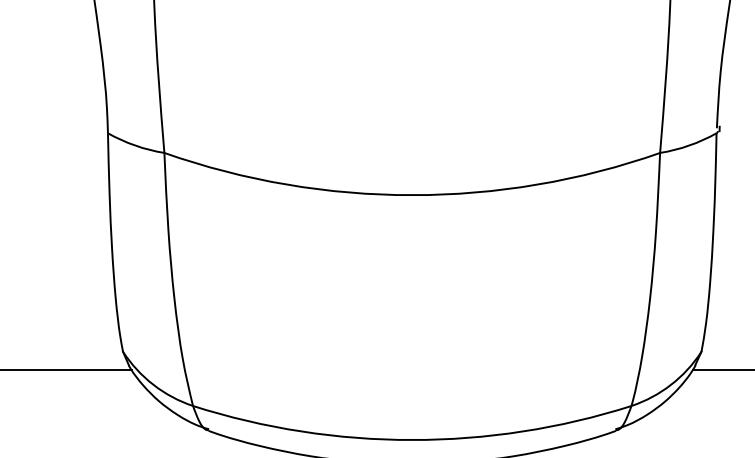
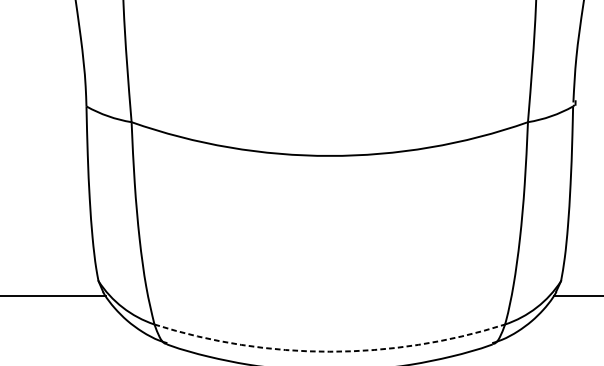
arc: (412, 440) -> (329, 352), solid -> dashed

